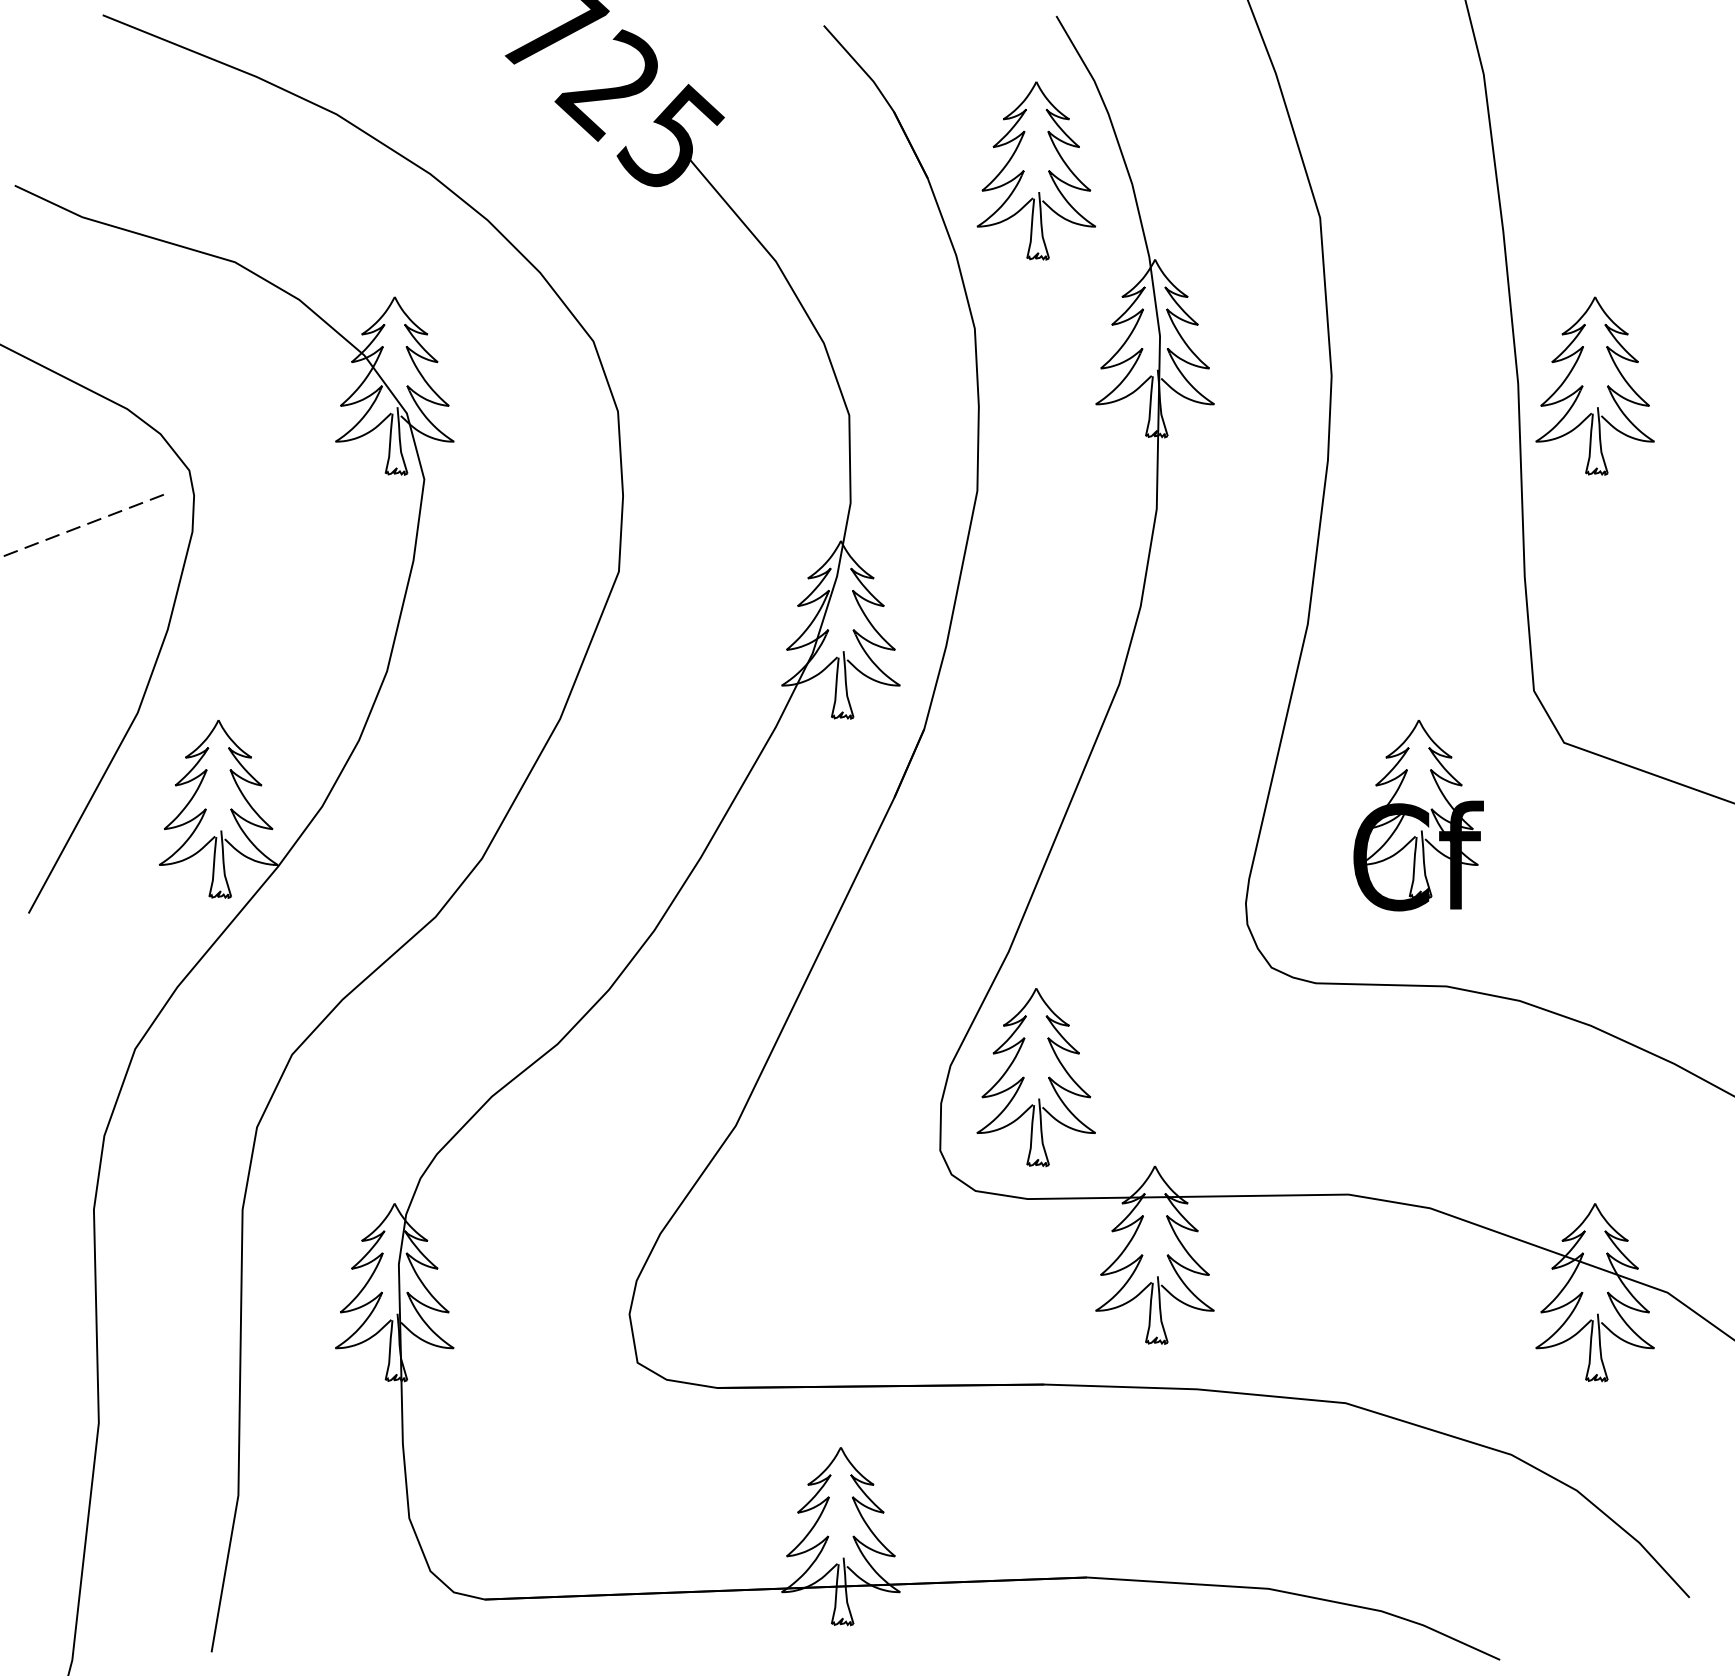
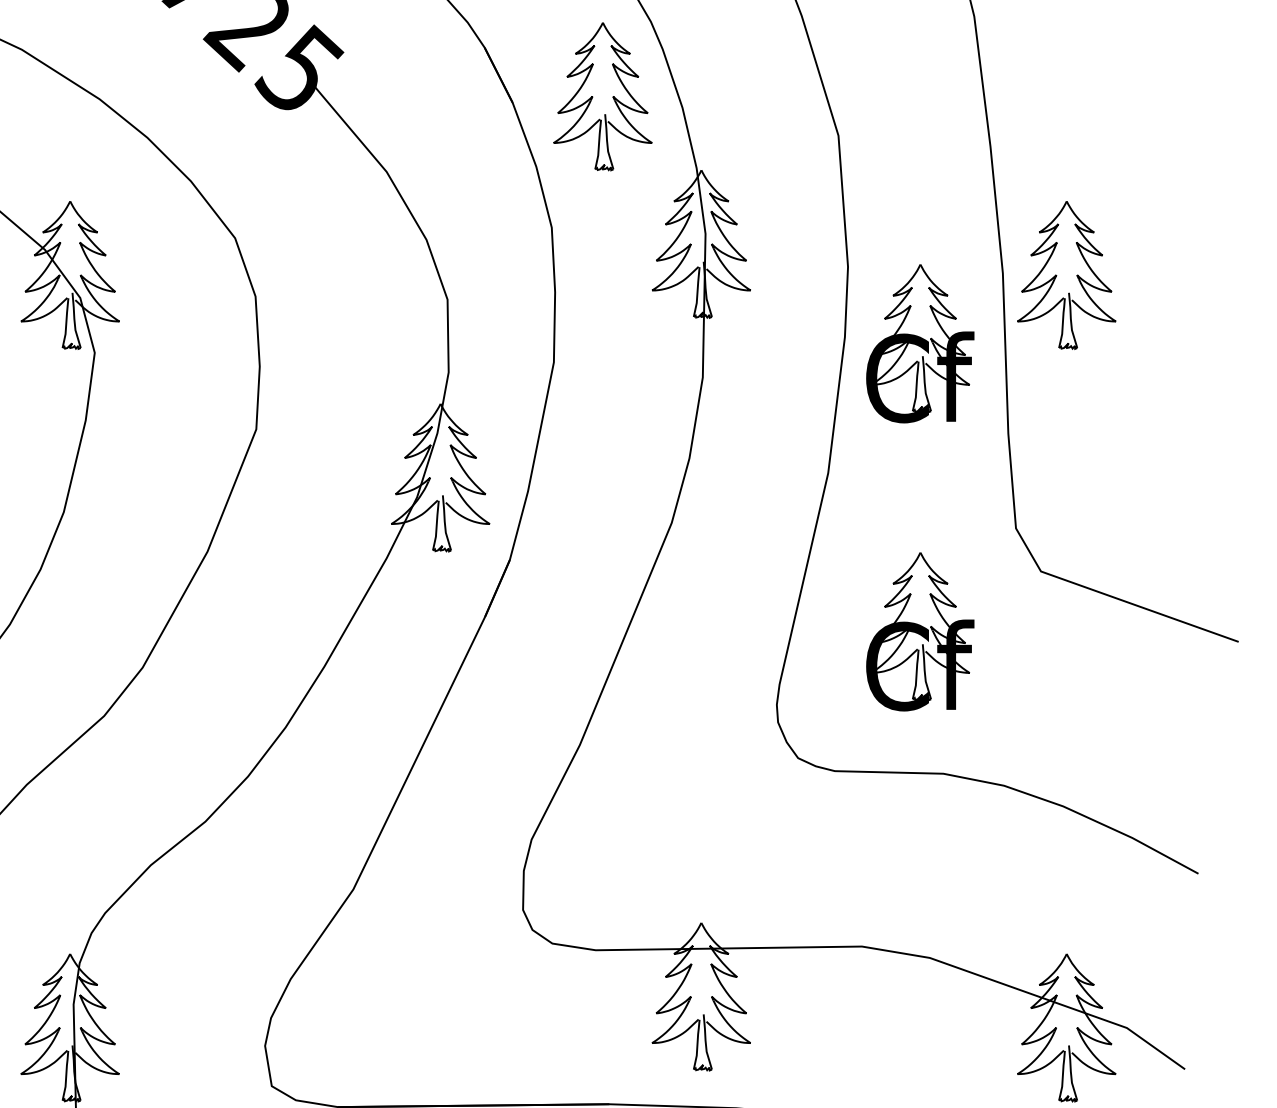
part: (1418, 468) -> (920, 343), added
part: (1024, 1077) -> (593, 849), removed

